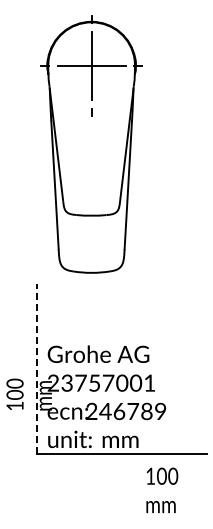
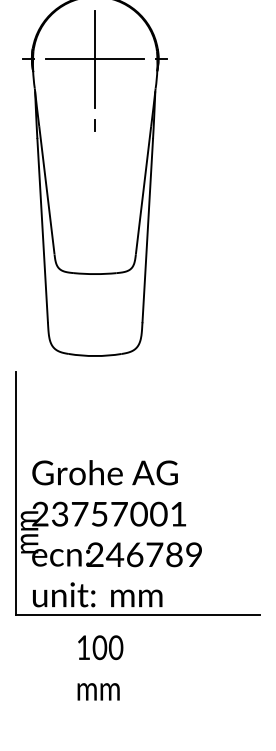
line: (36, 368) -> (16, 493), dashed -> solid
text: (162, 490) -> (100, 668), moved

